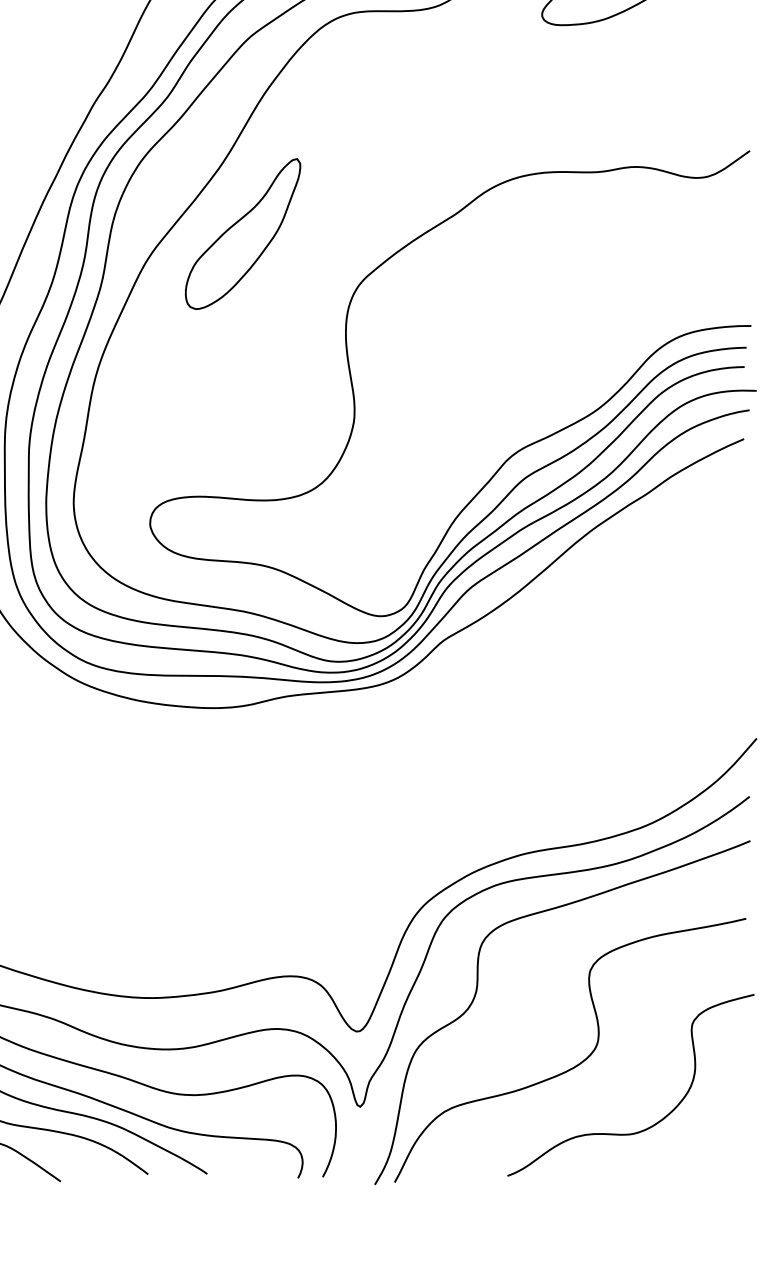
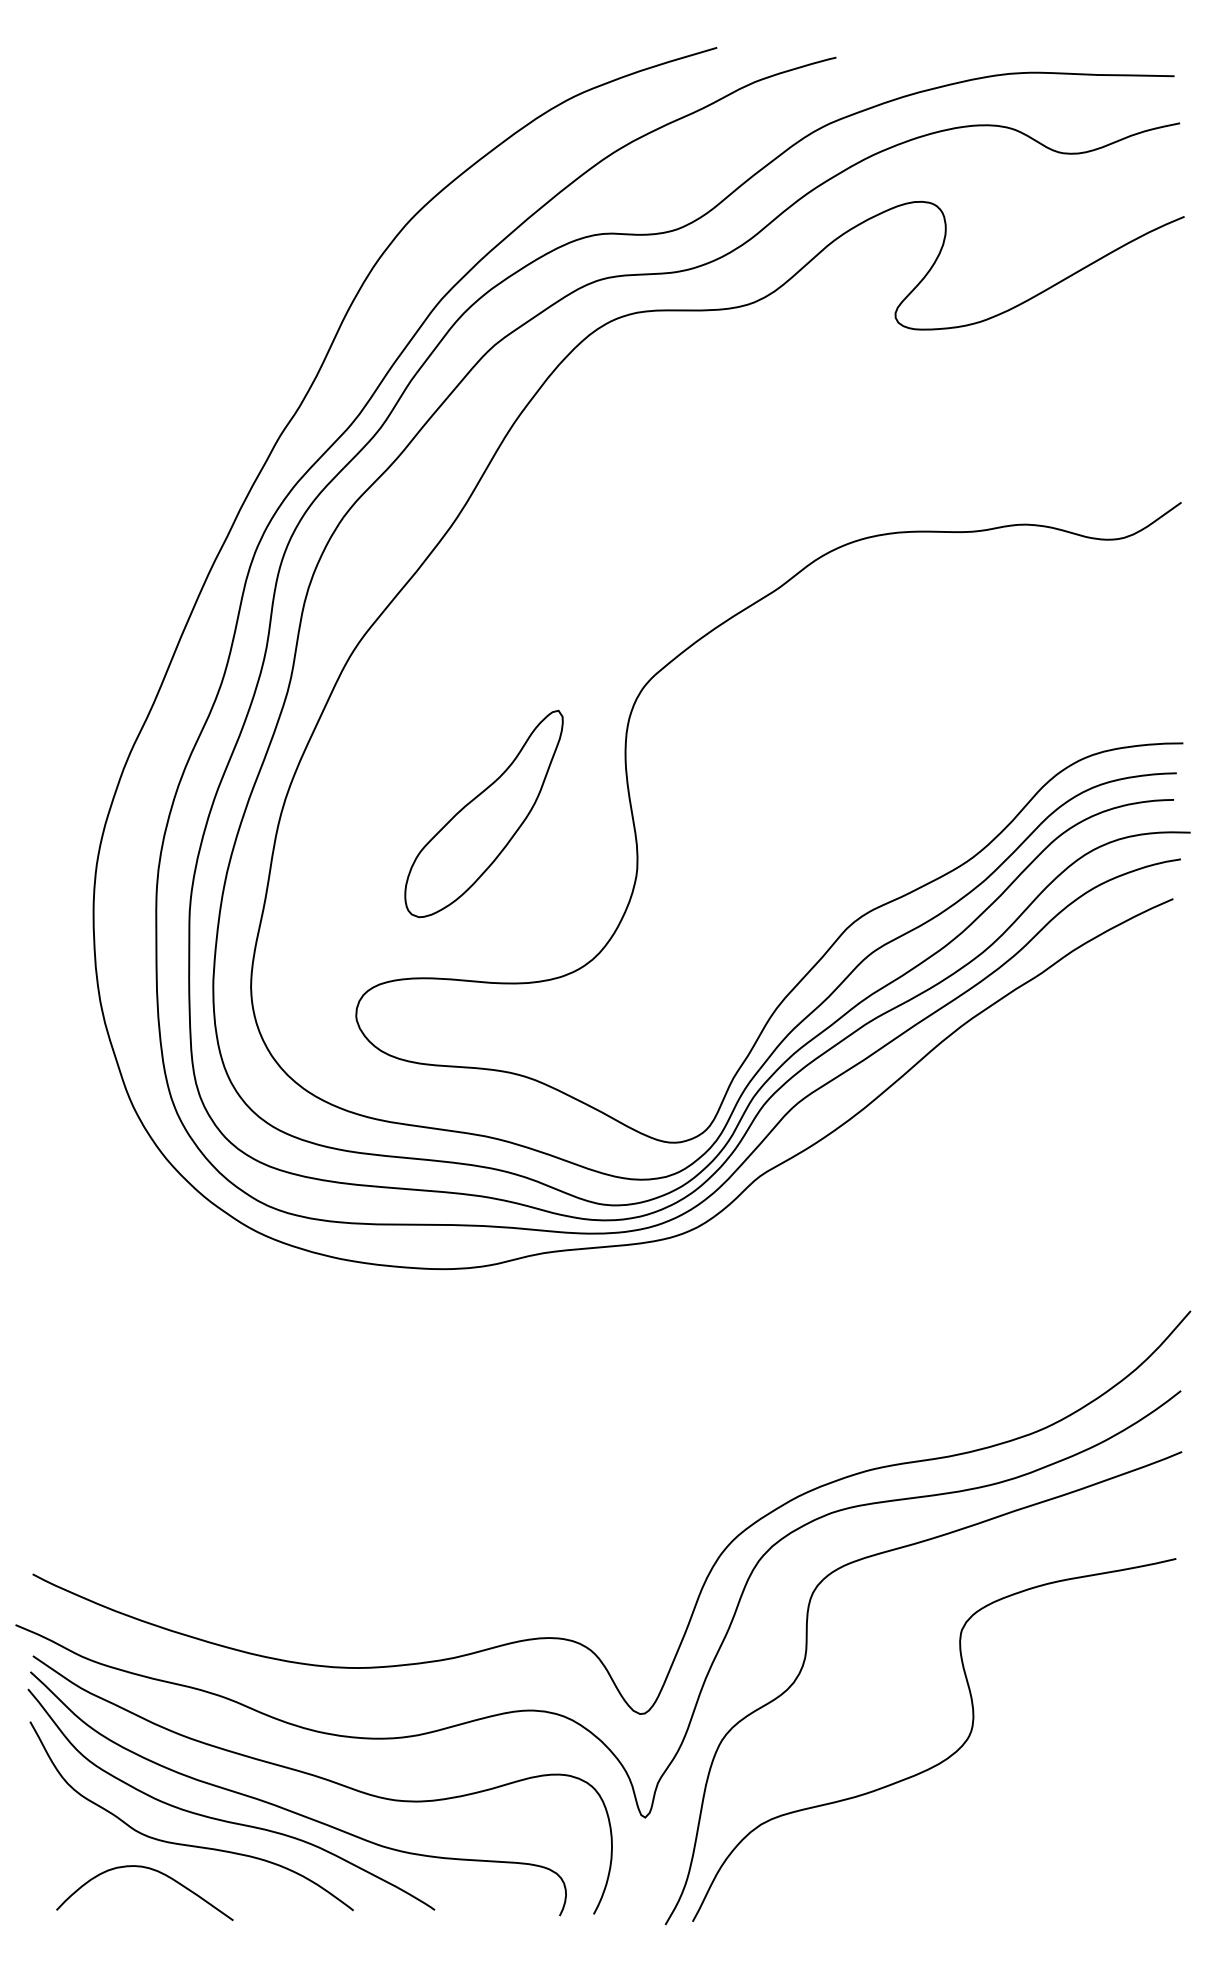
part: (242, 233) -> (483, 813), moved
curve: (658, 1121) -> (1055, 1837), removed

